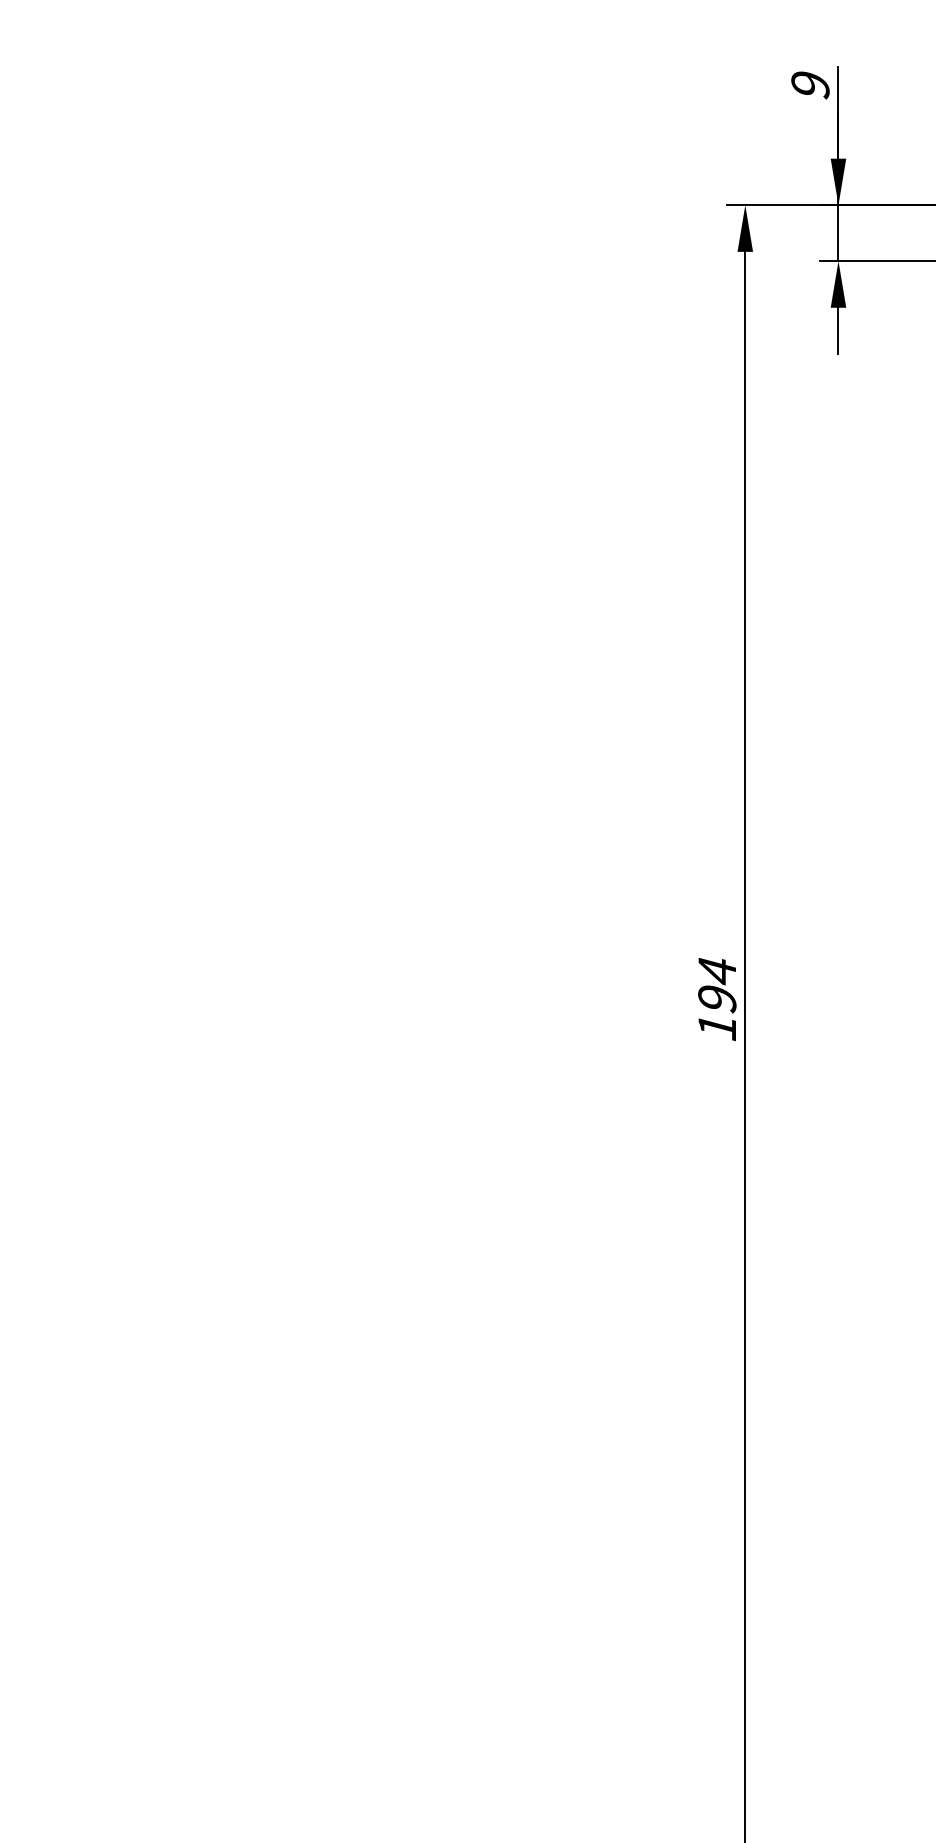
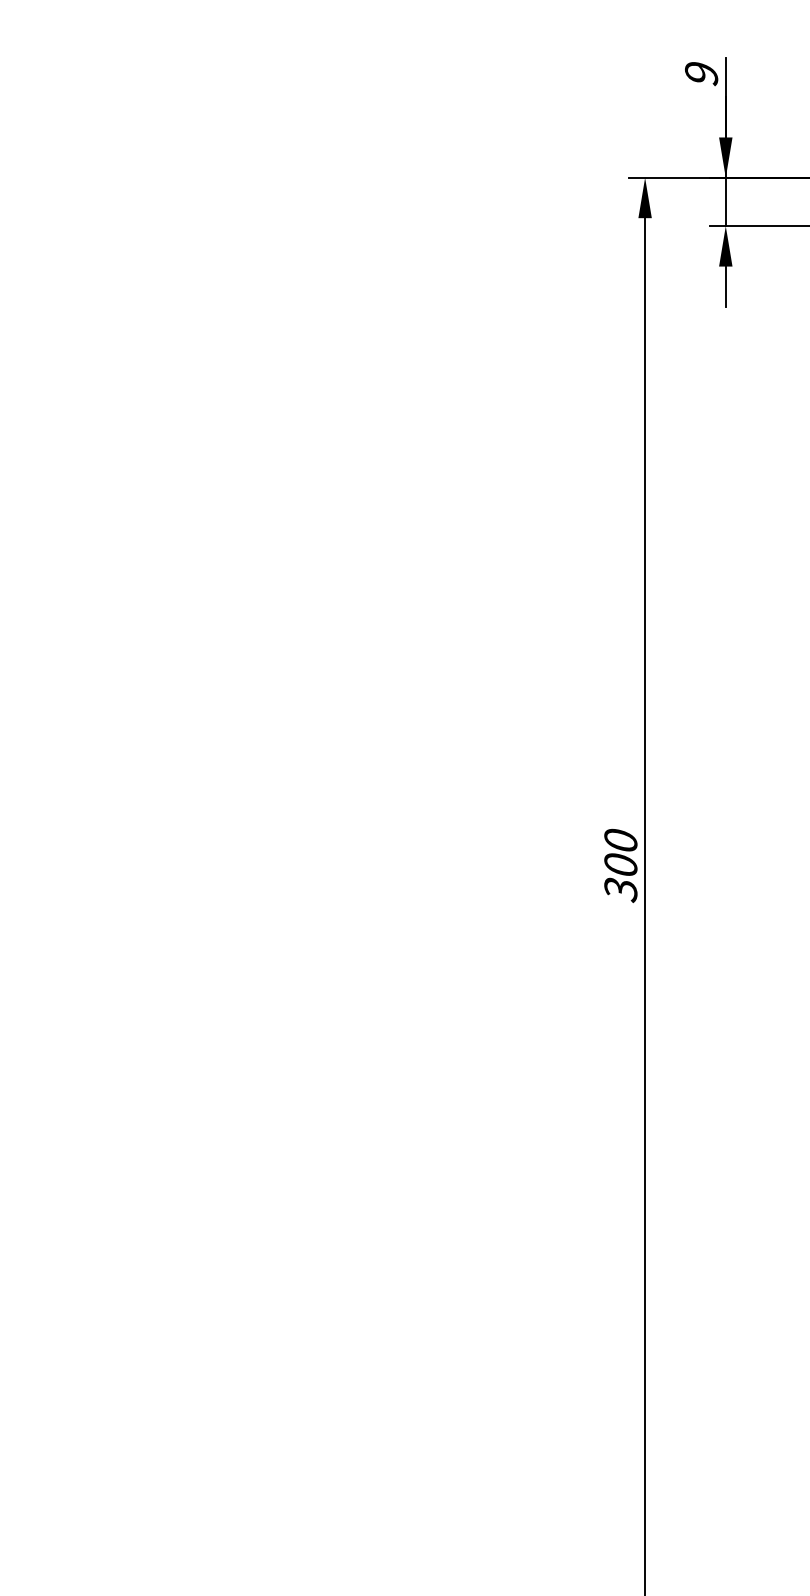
text: (717, 999) -> (621, 865), 194 -> 300

